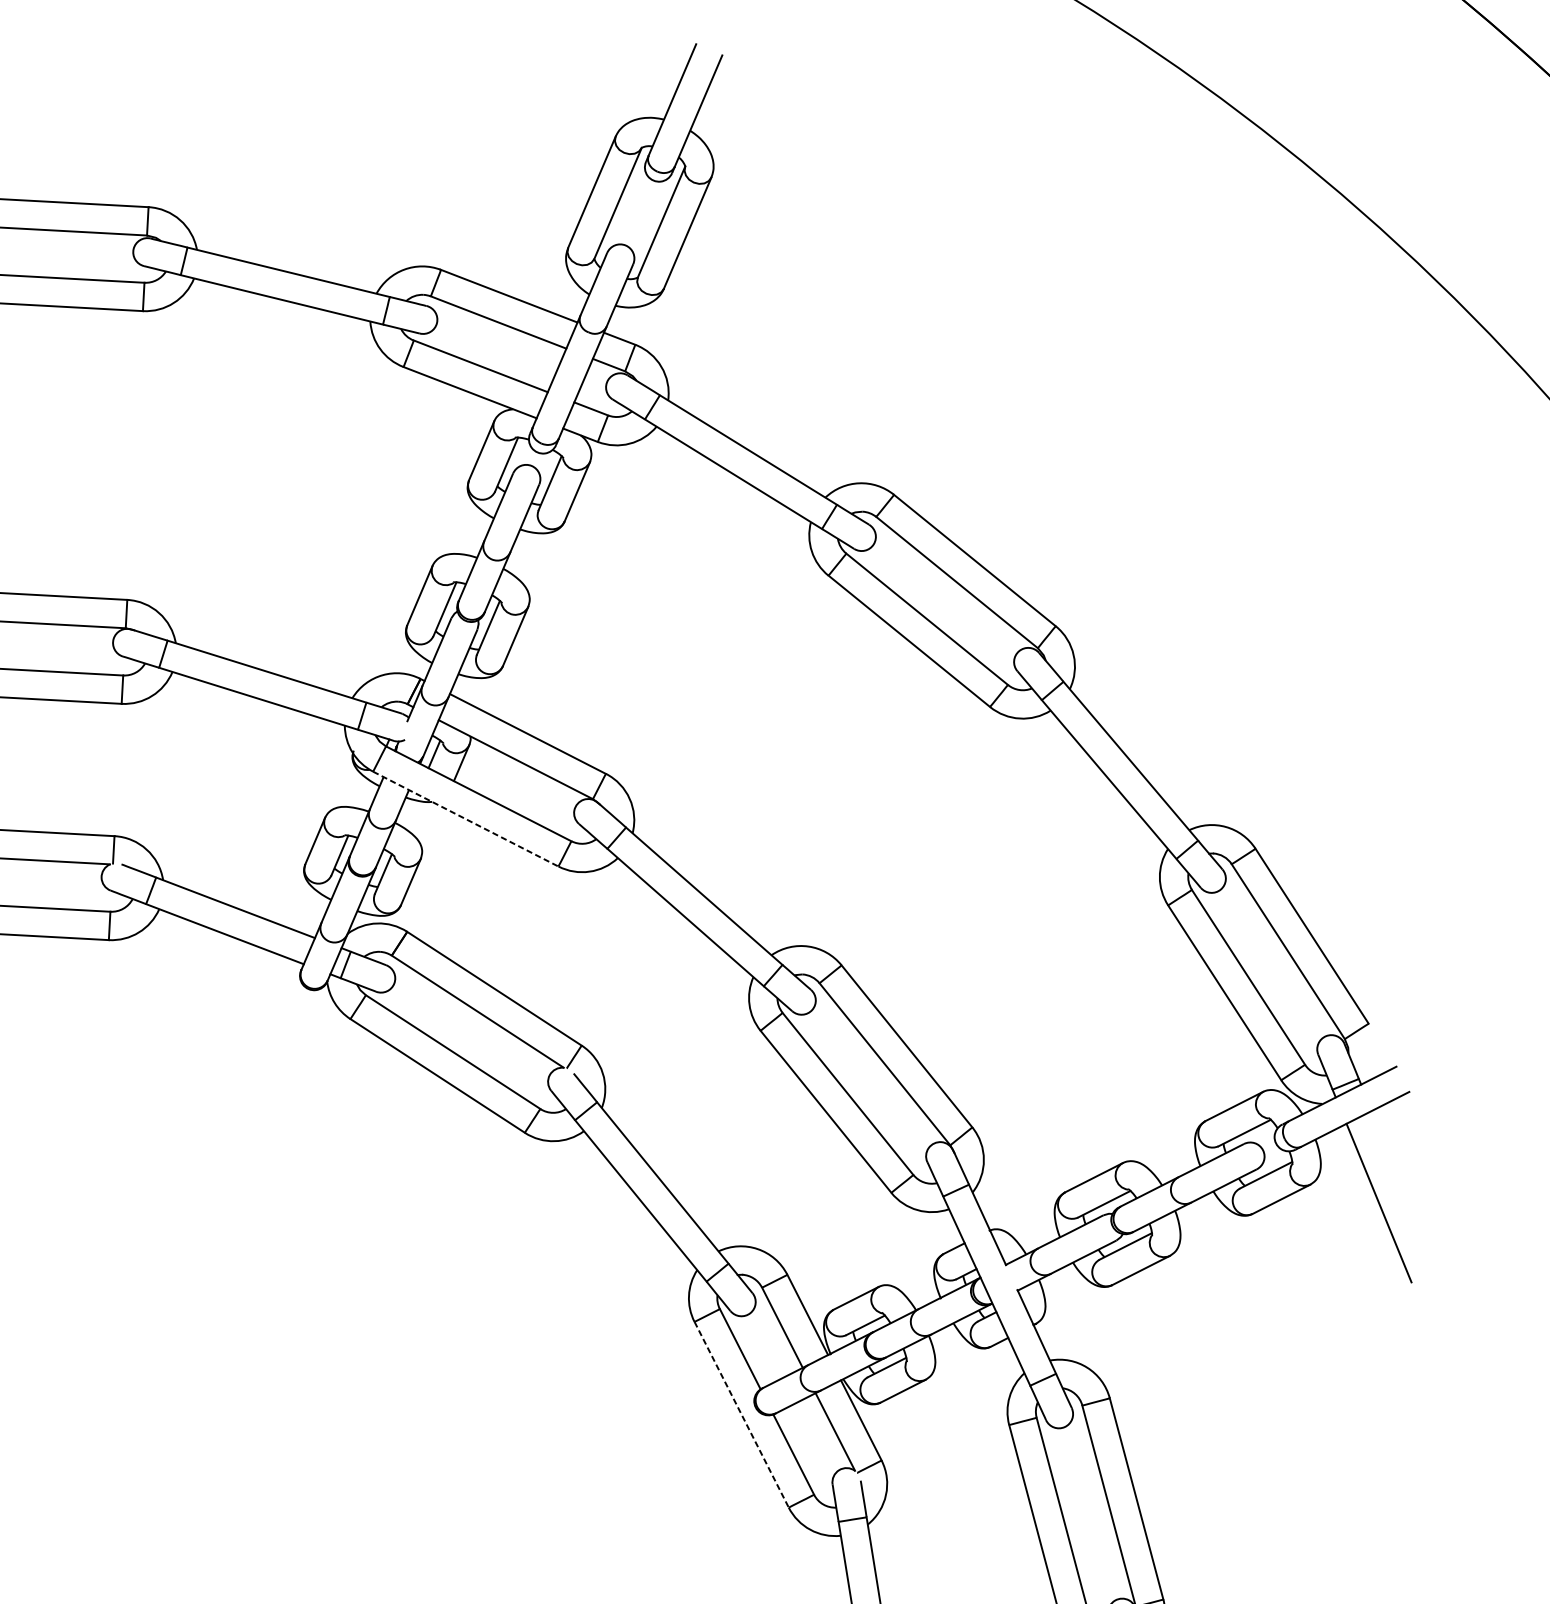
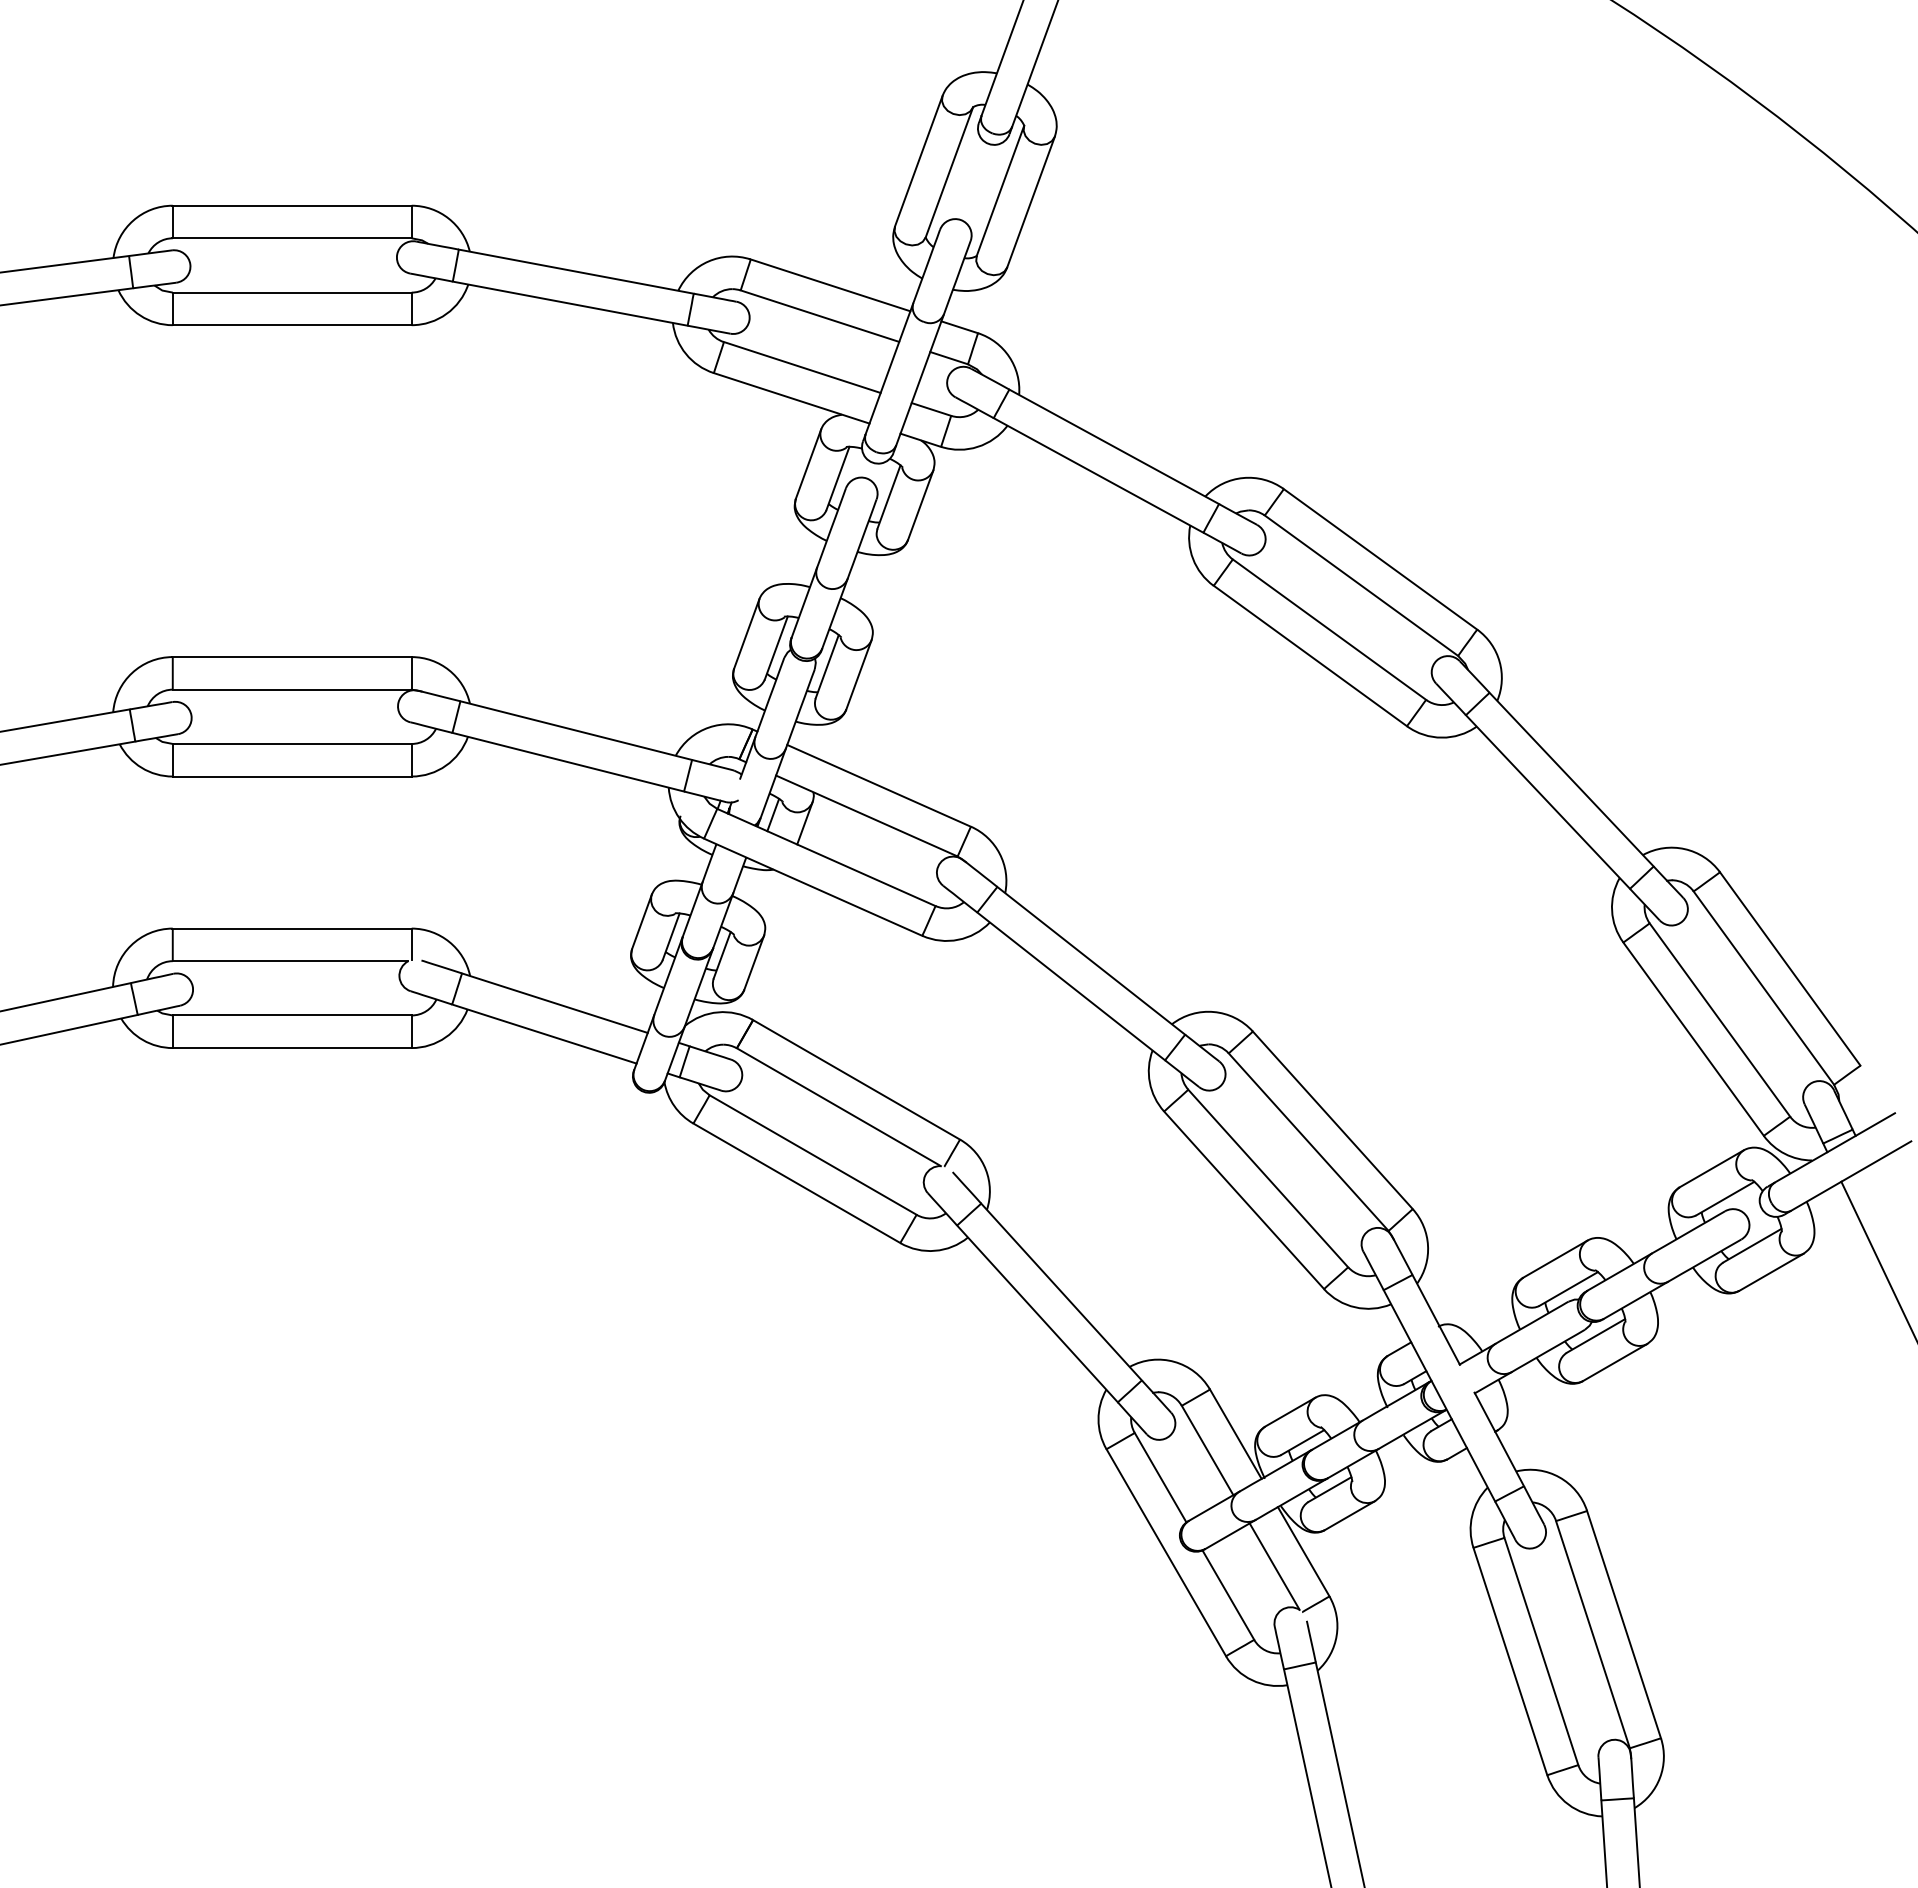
line: (466, 819) -> (813, 887), dashed -> solid
line: (741, 1415) -> (1166, 1553), dashed -> solid

